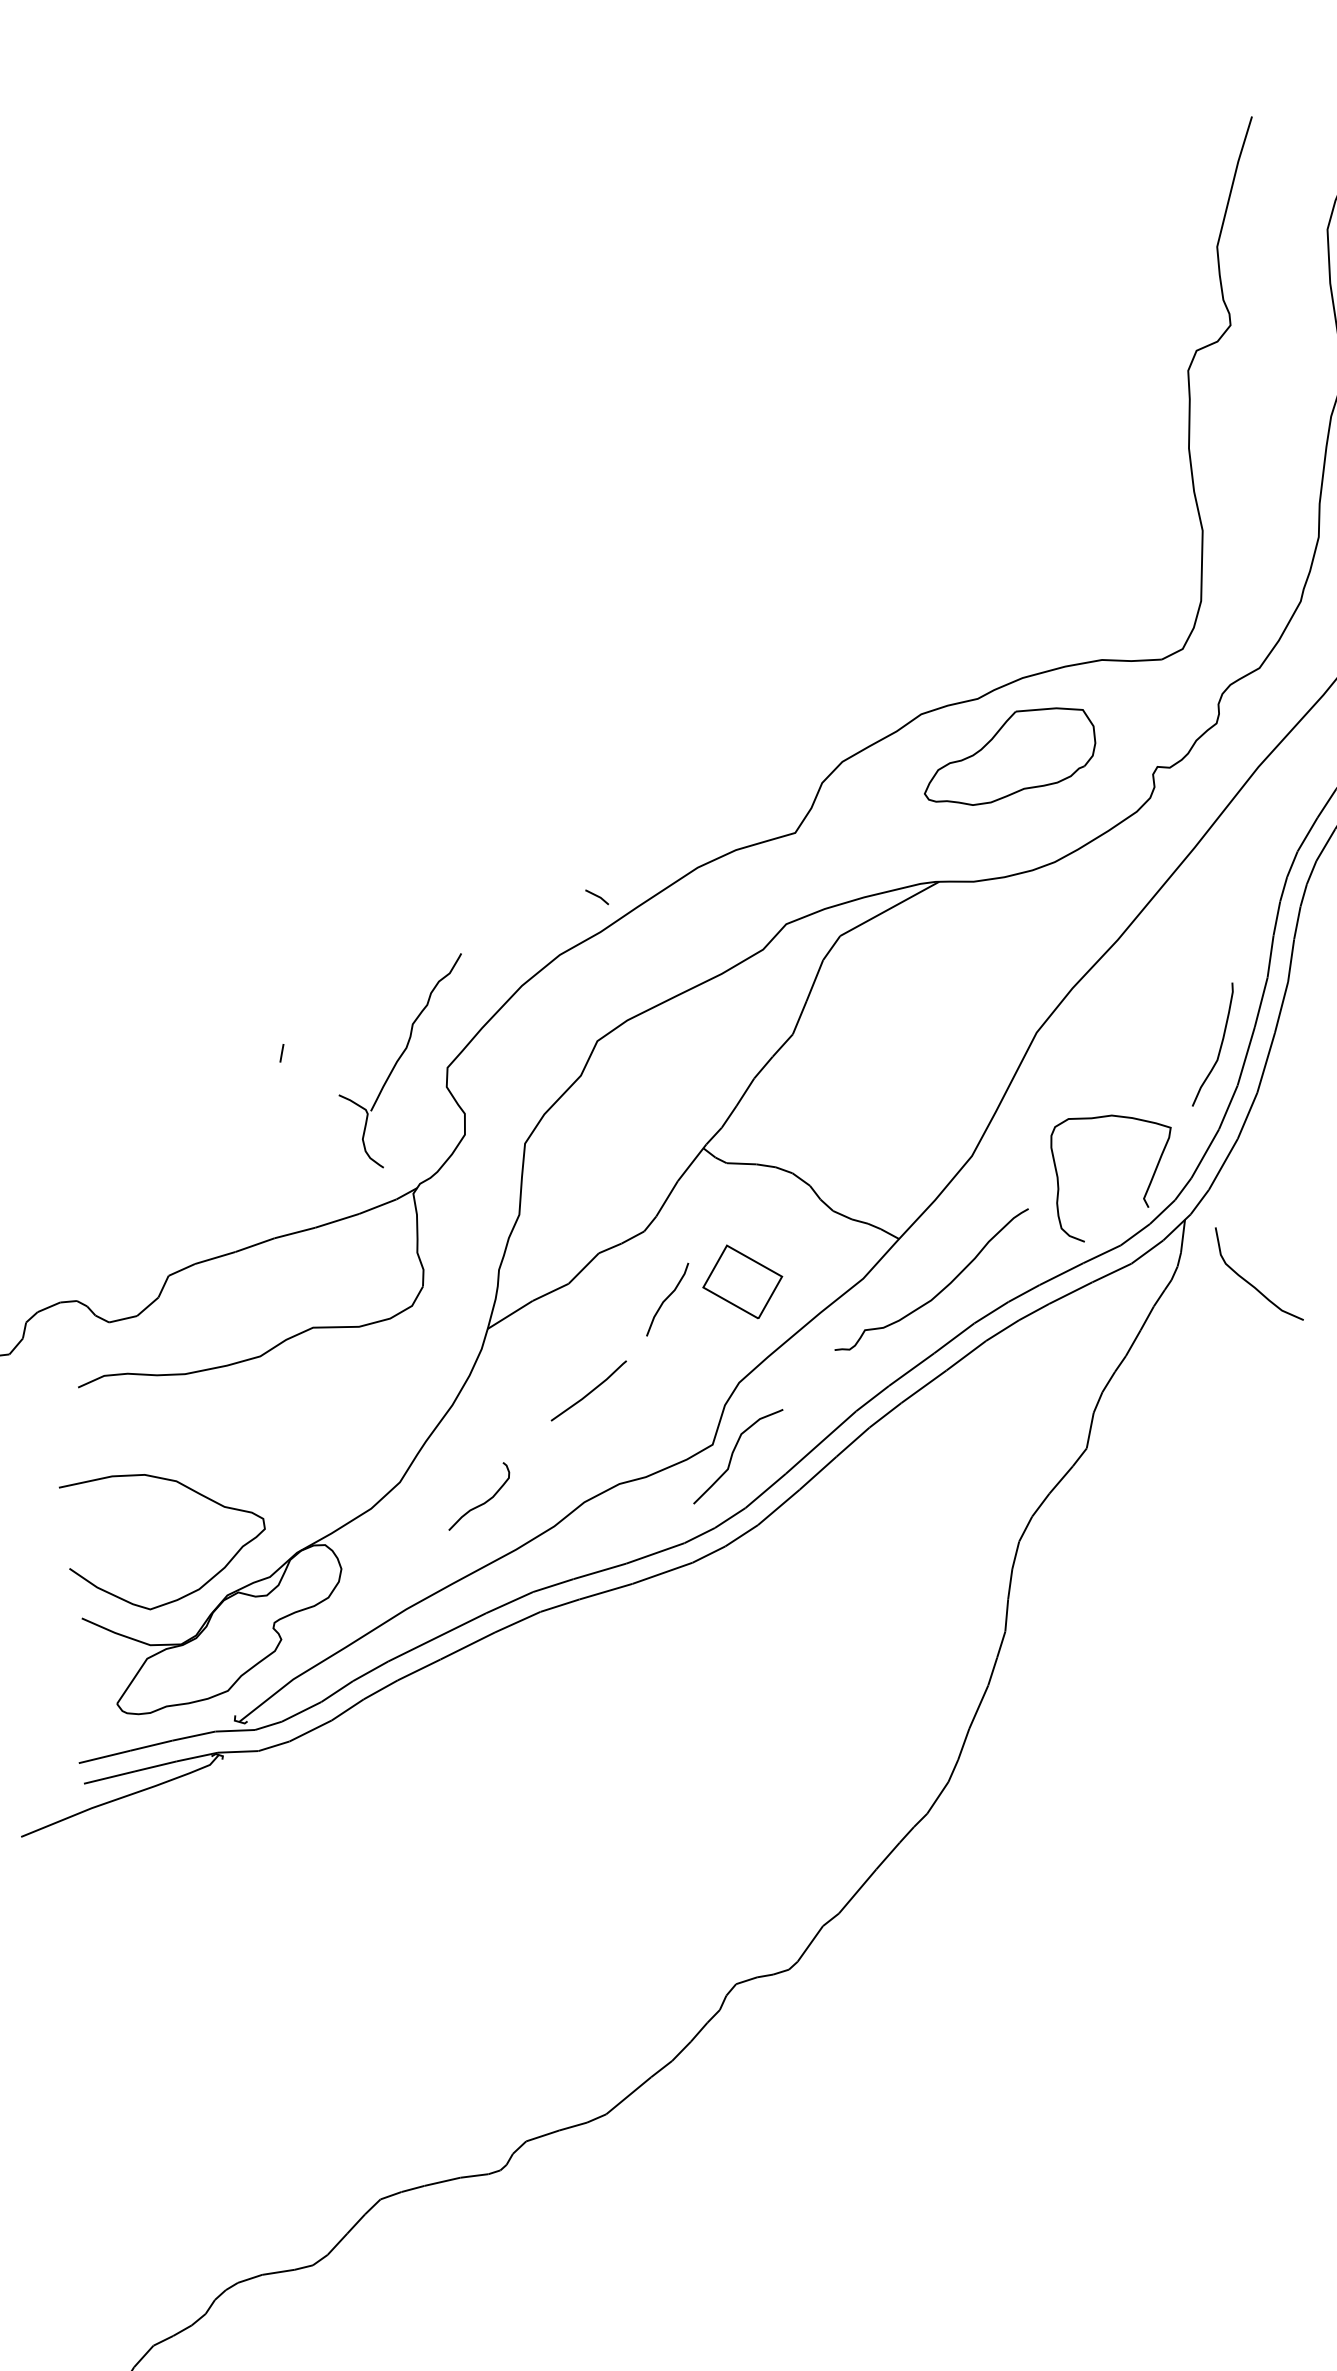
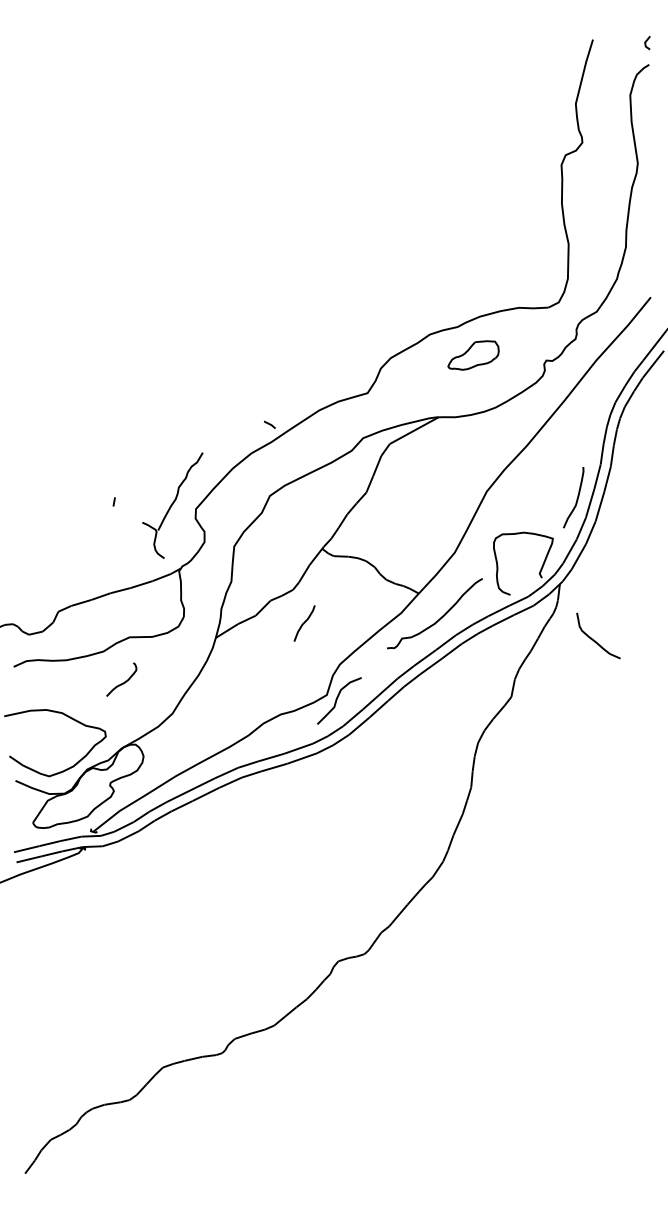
part: (1009, 756) -> (473, 355), size x0.6
part: (742, 1281) -> (341, 614), removed
curve: (1250, 1281) -> (594, 639), moved
line: (588, 1390) -> (265, 668), removed
curve: (480, 1502) -> (122, 682), moved

